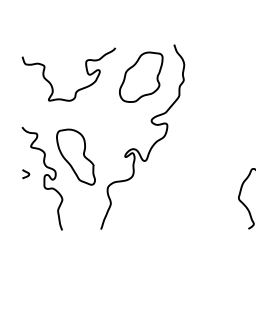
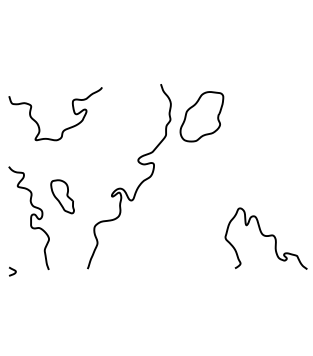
part: (140, 77) -> (201, 116), moved
part: (75, 157) -> (62, 196), size x0.6
curve: (25, 173) -> (12, 270), moved

